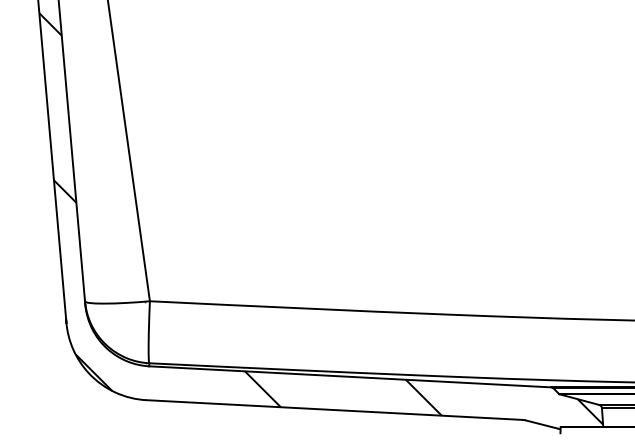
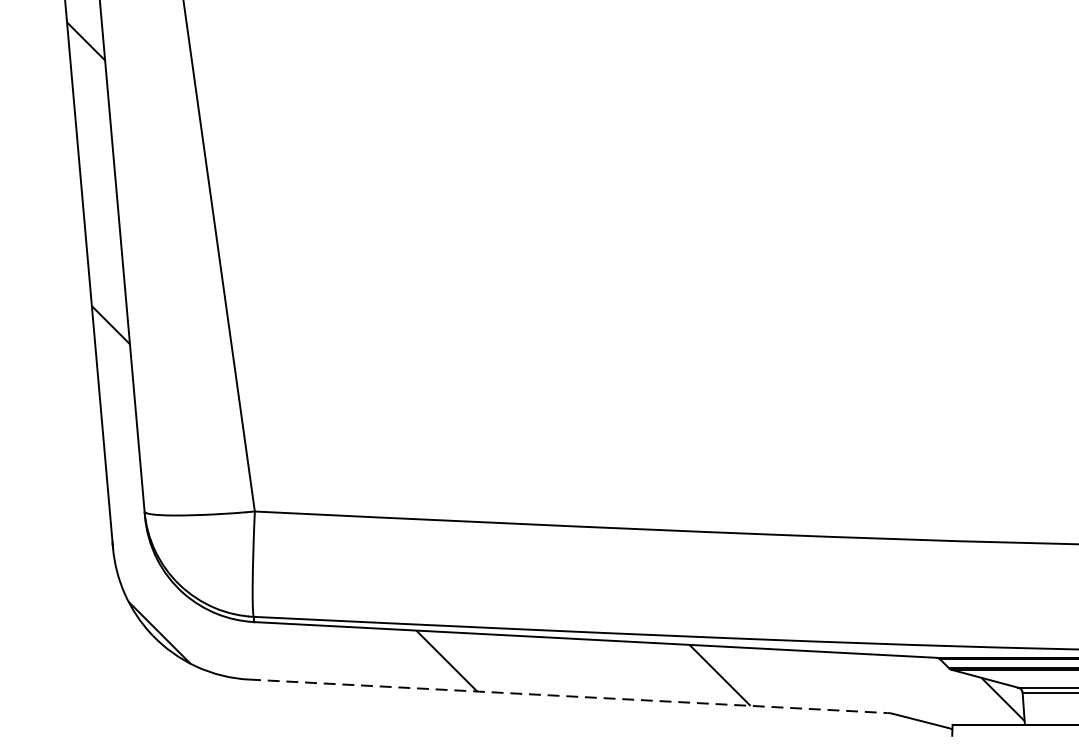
line: (334, 410) -> (568, 697), solid -> dashed

